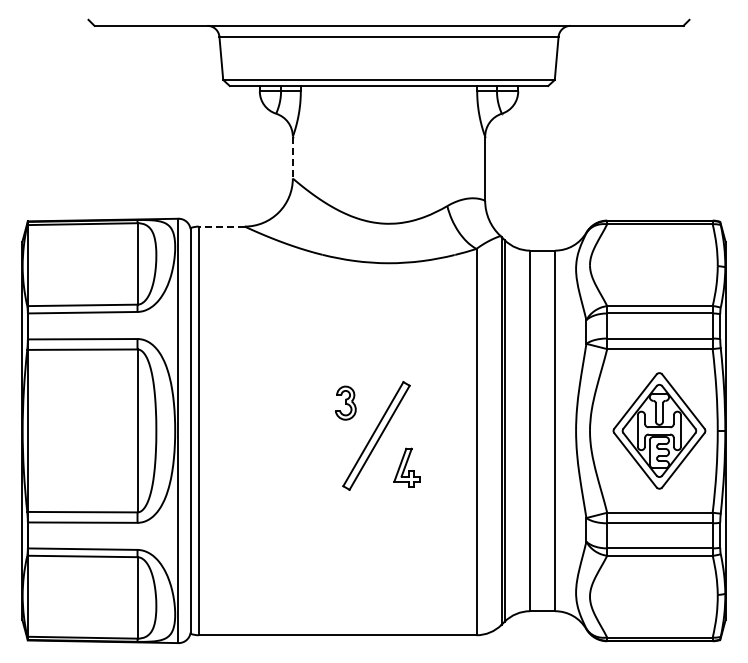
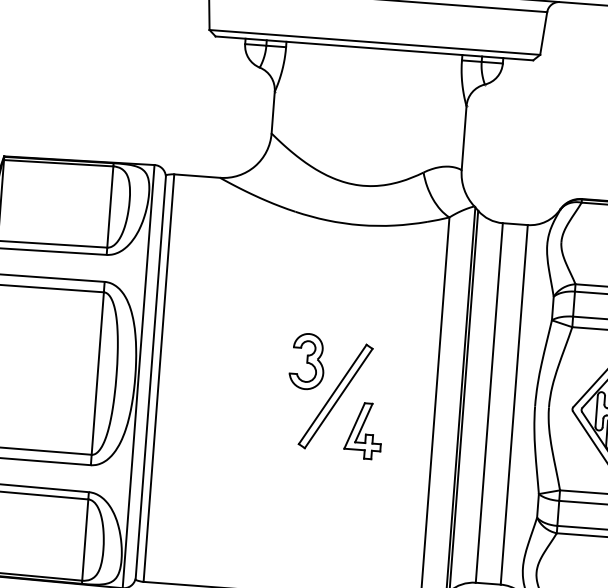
line: (292, 157) -> (272, 112), dashed -> solid
line: (221, 226) -> (196, 175), dashed -> solid
part: (345, 402) -> (307, 360), size x1.67
part: (406, 467) -> (363, 430), size x1.43

